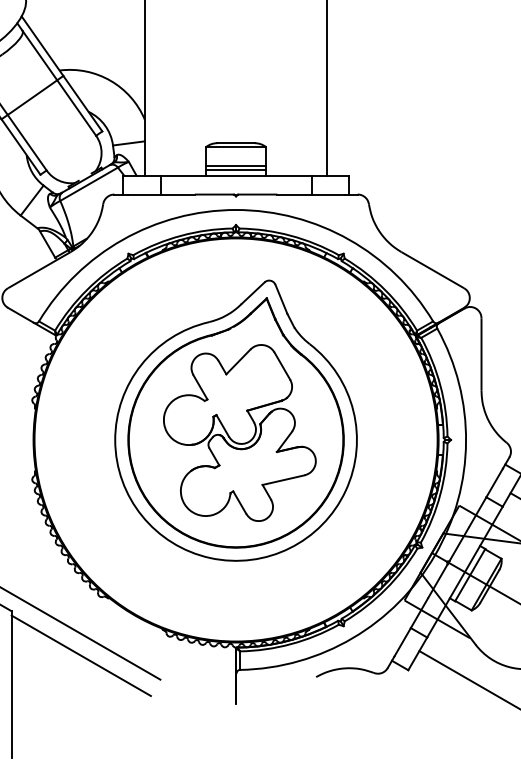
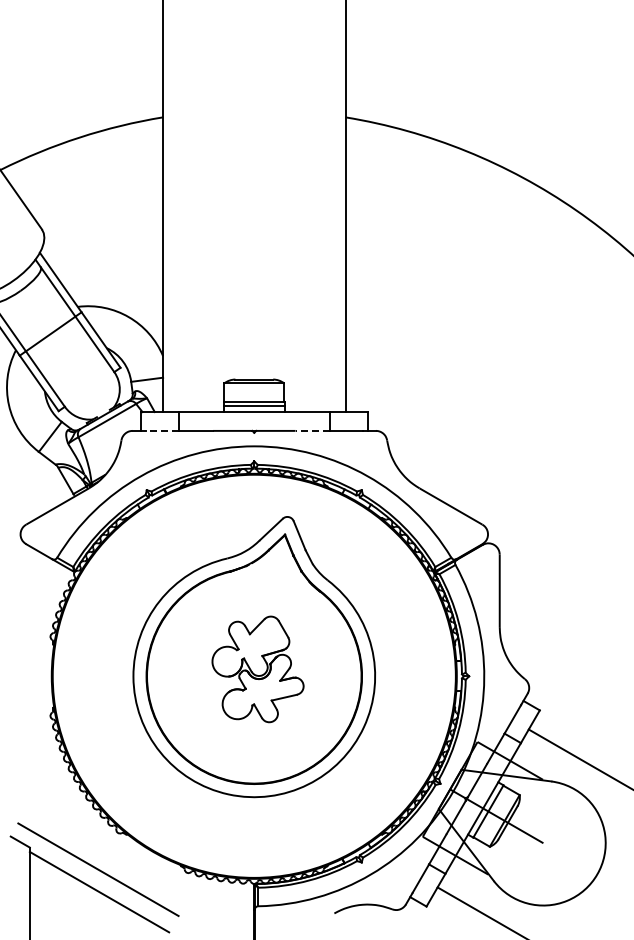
line: (144, 194) -> (162, 430), solid -> dashed
line: (294, 194) -> (312, 430), solid -> dashed
part: (239, 433) -> (257, 669), size x0.6

